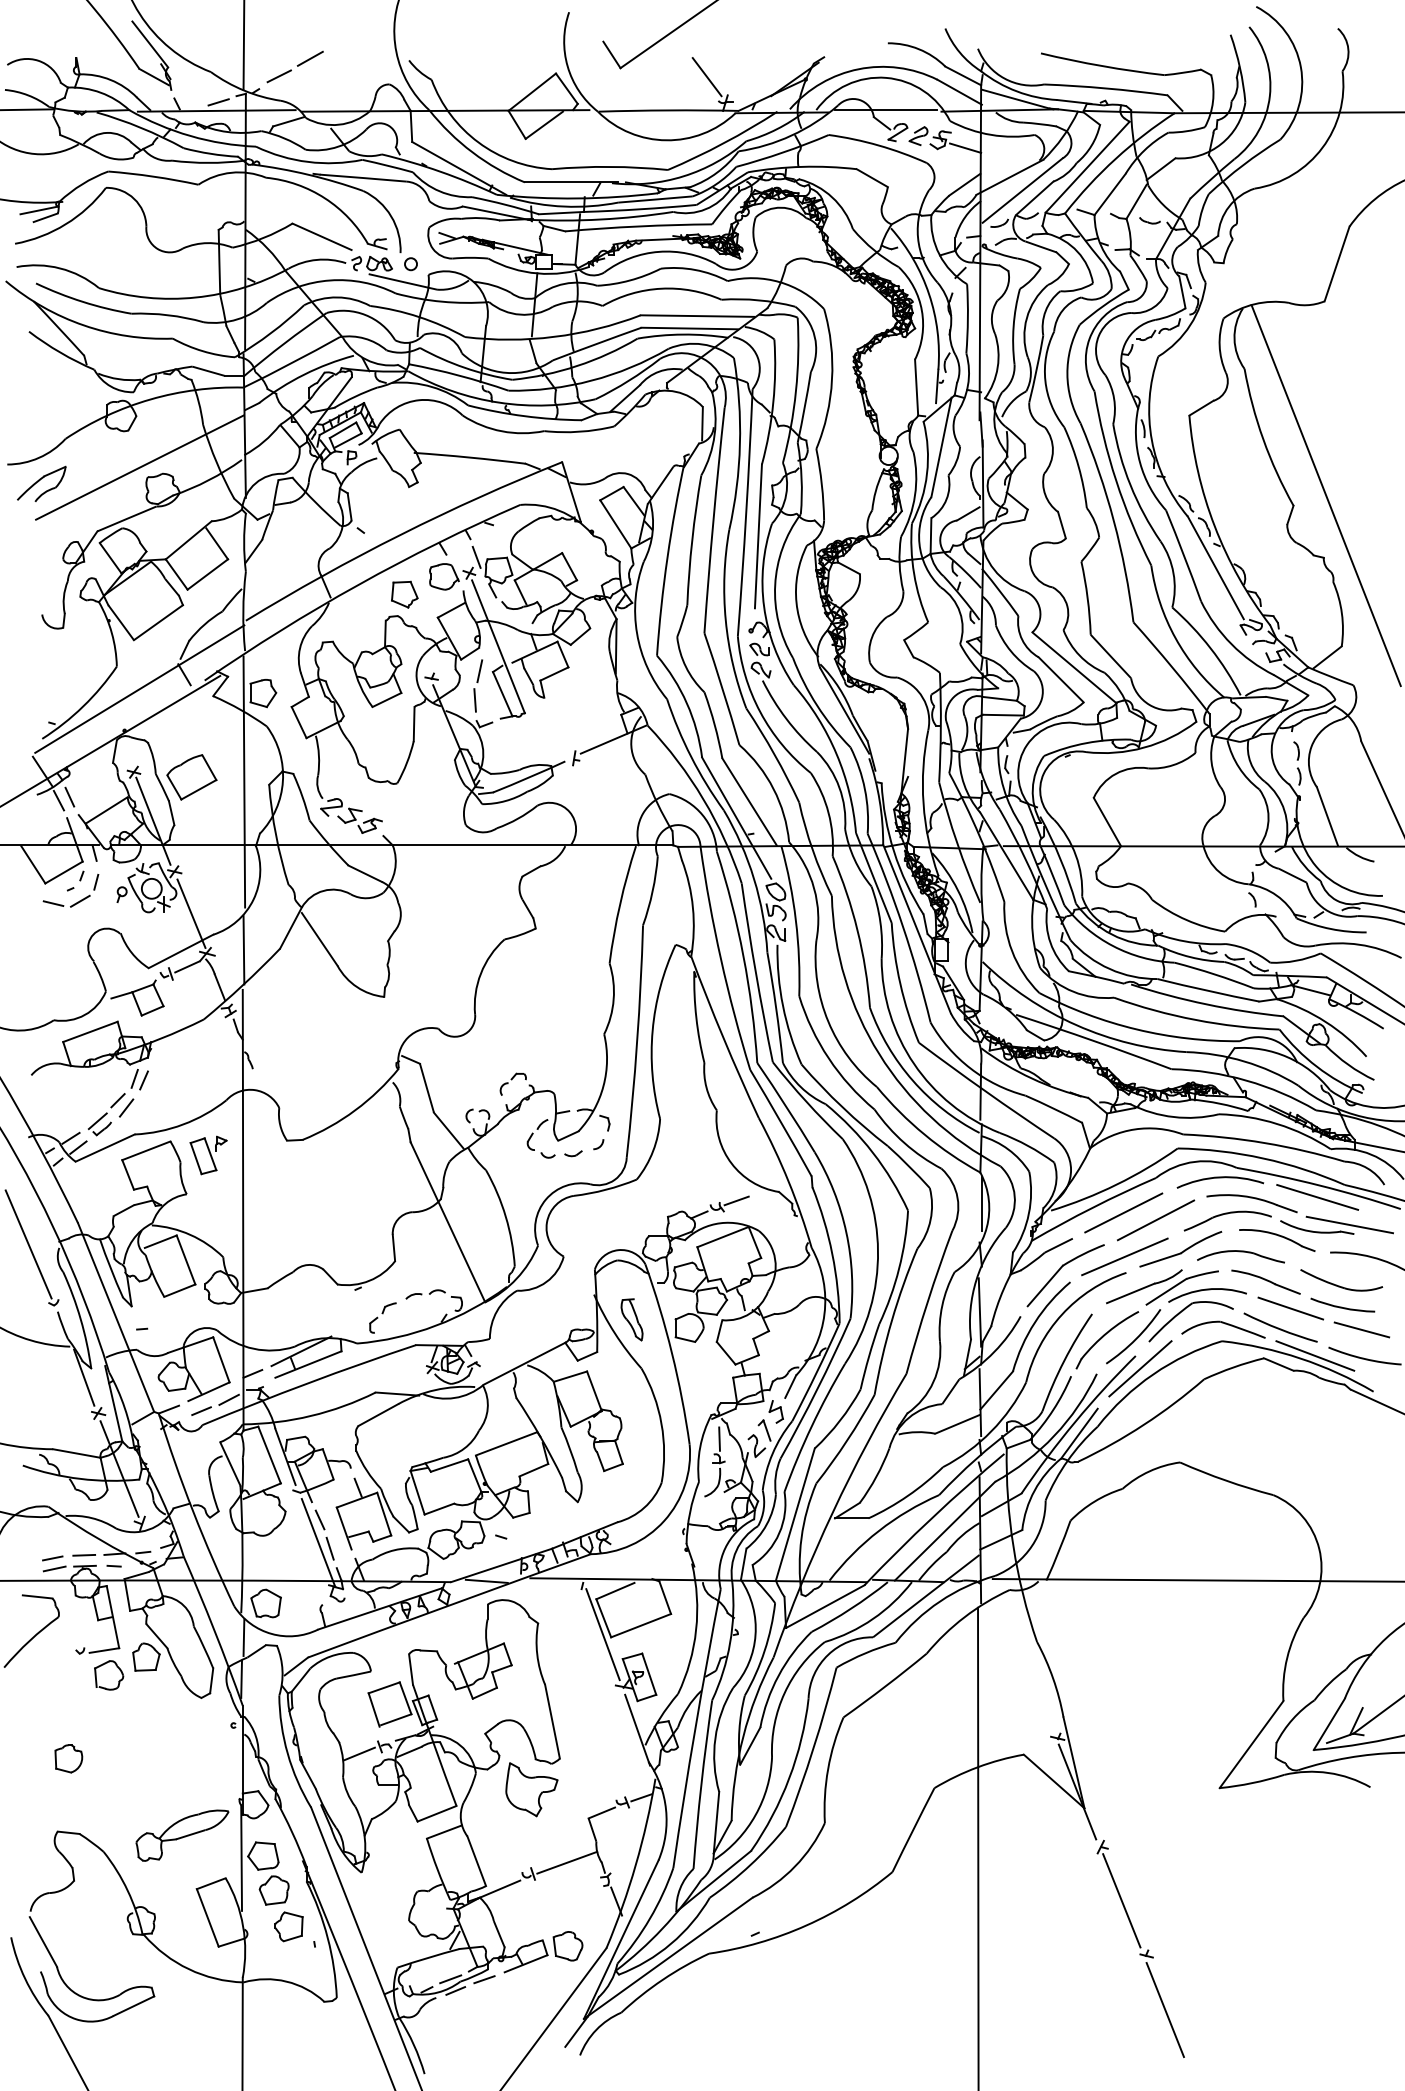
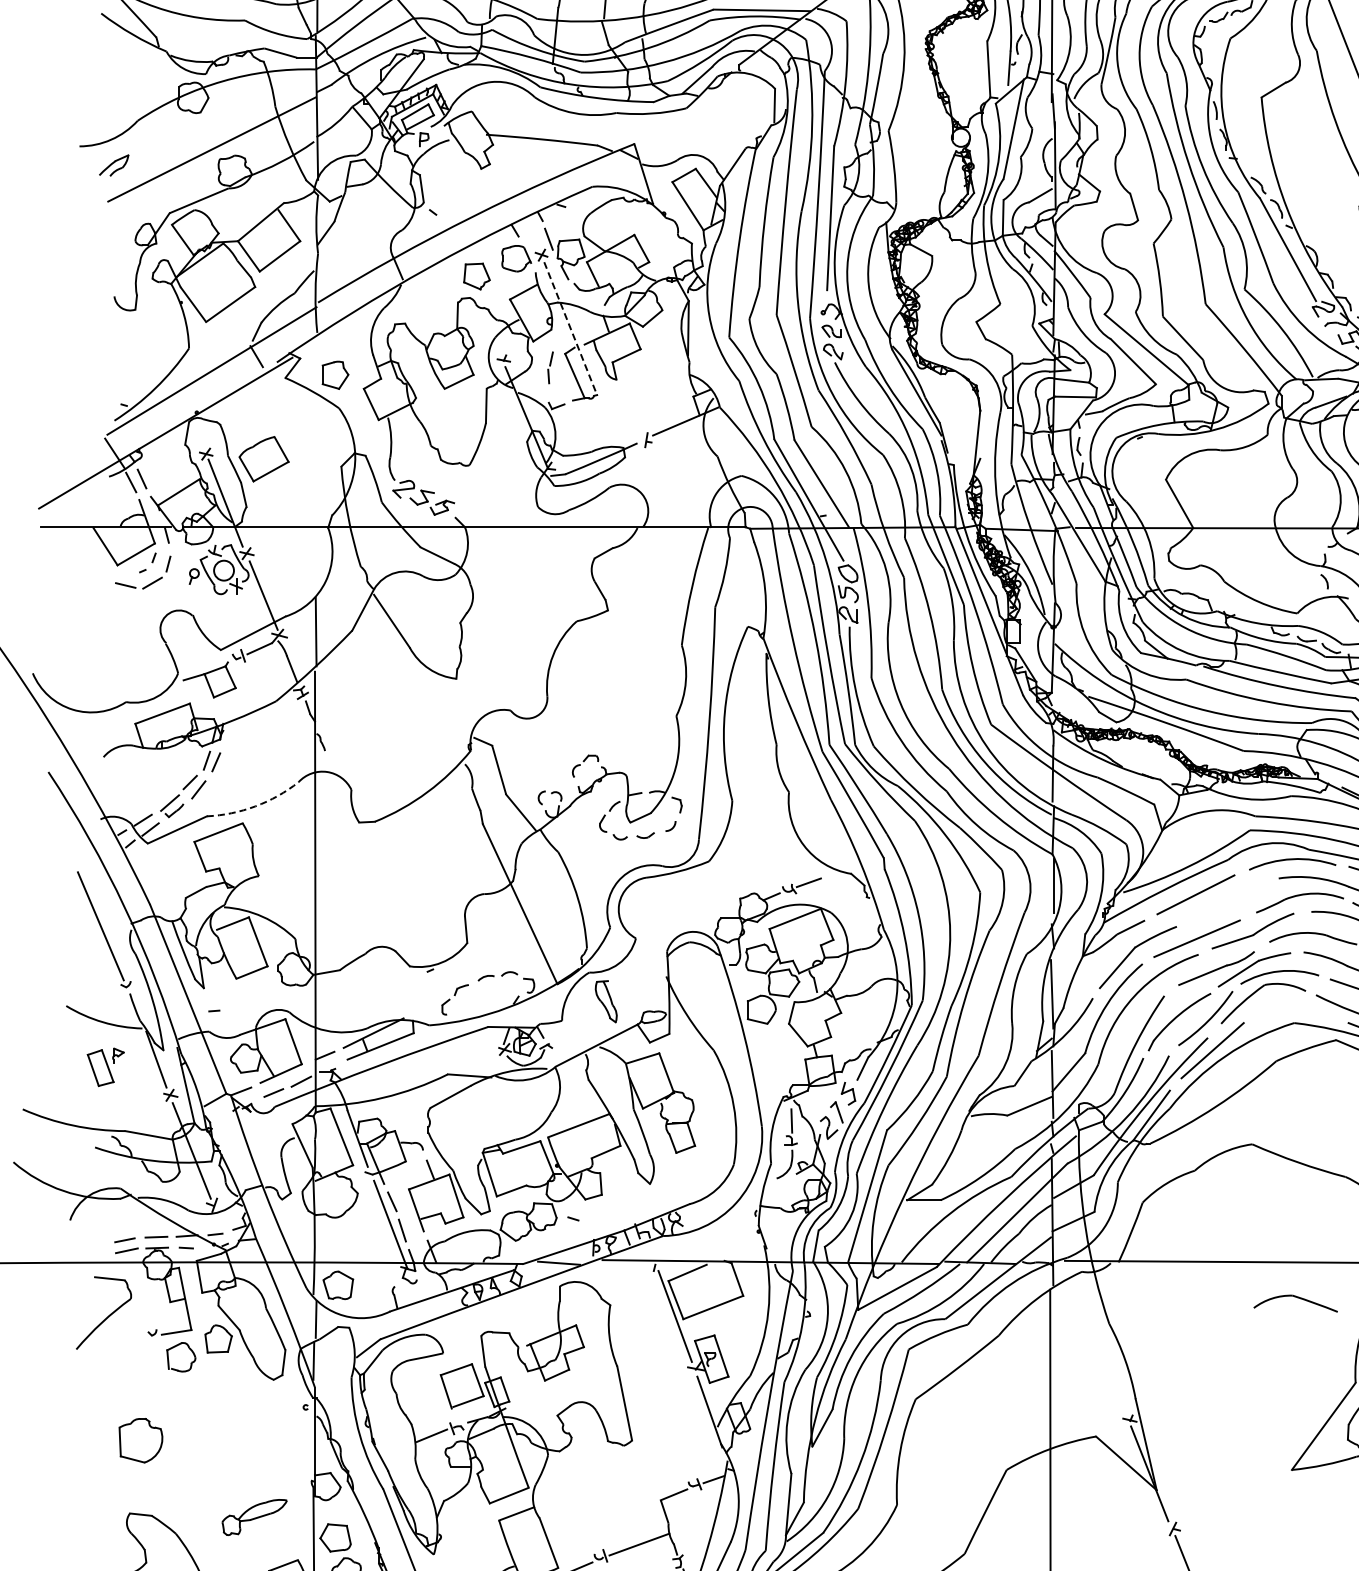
part: (41, 483) -> (113, 165), size x0.6
line: (498, 646) -> (570, 328), solid -> dashed
part: (478, 685) -> (550, 367), size x0.6
line: (244, 781) -> (316, 463), removed
arc: (183, 1124) -> (255, 806), solid -> dashed
part: (208, 1155) -> (105, 1067), moved
line: (1156, 1220) -> (1228, 902), removed
part: (631, 1319) -> (605, 1001), moved
part: (1223, 1329) -> (1295, 1303), moved
part: (68, 1758) -> (140, 1440), size x1.6
part: (531, 1789) -> (603, 1471), removed
part: (182, 1835) -> (254, 1517), size x0.7

